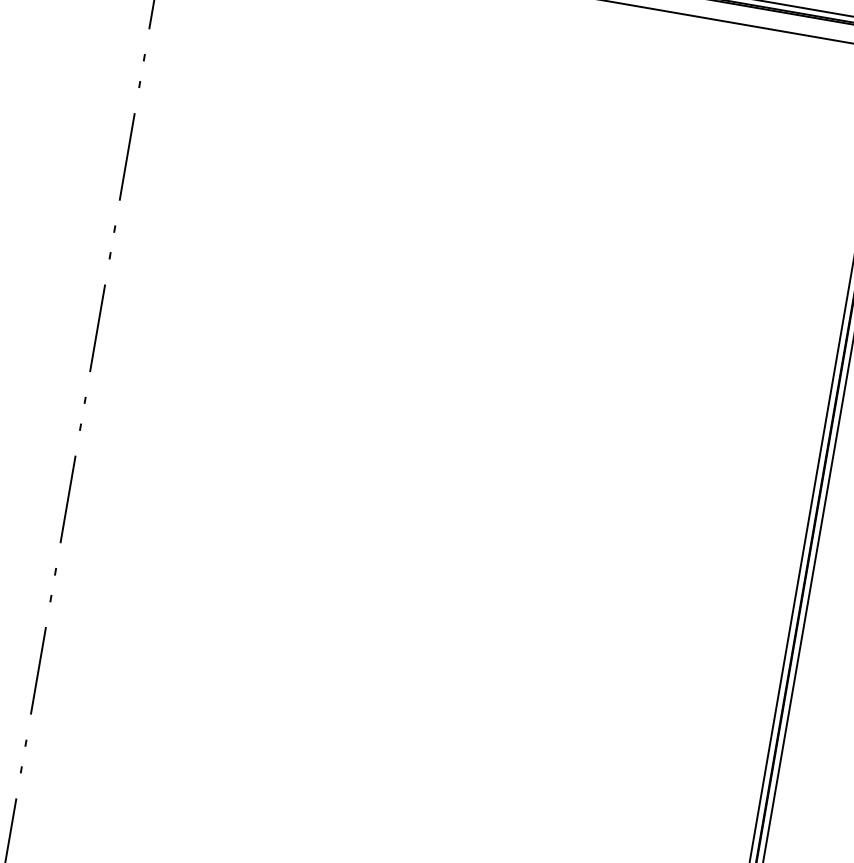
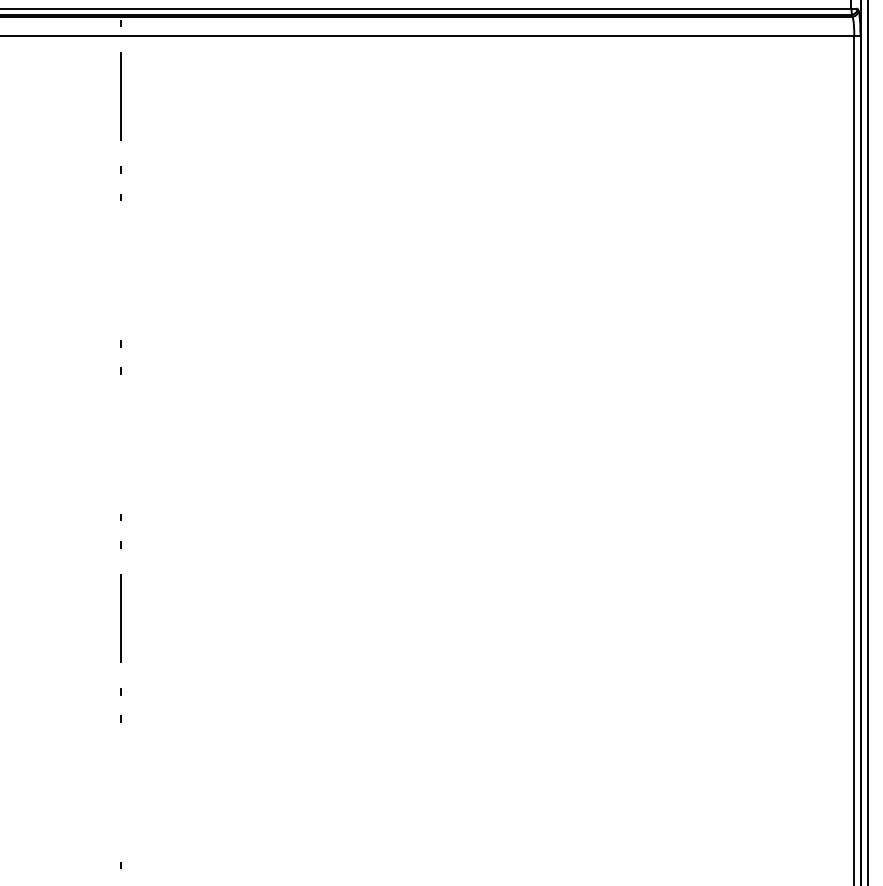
line: (126, 156) -> (120, 270), removed
line: (97, 328) -> (120, 444), removed
line: (38, 669) -> (120, 791), removed

